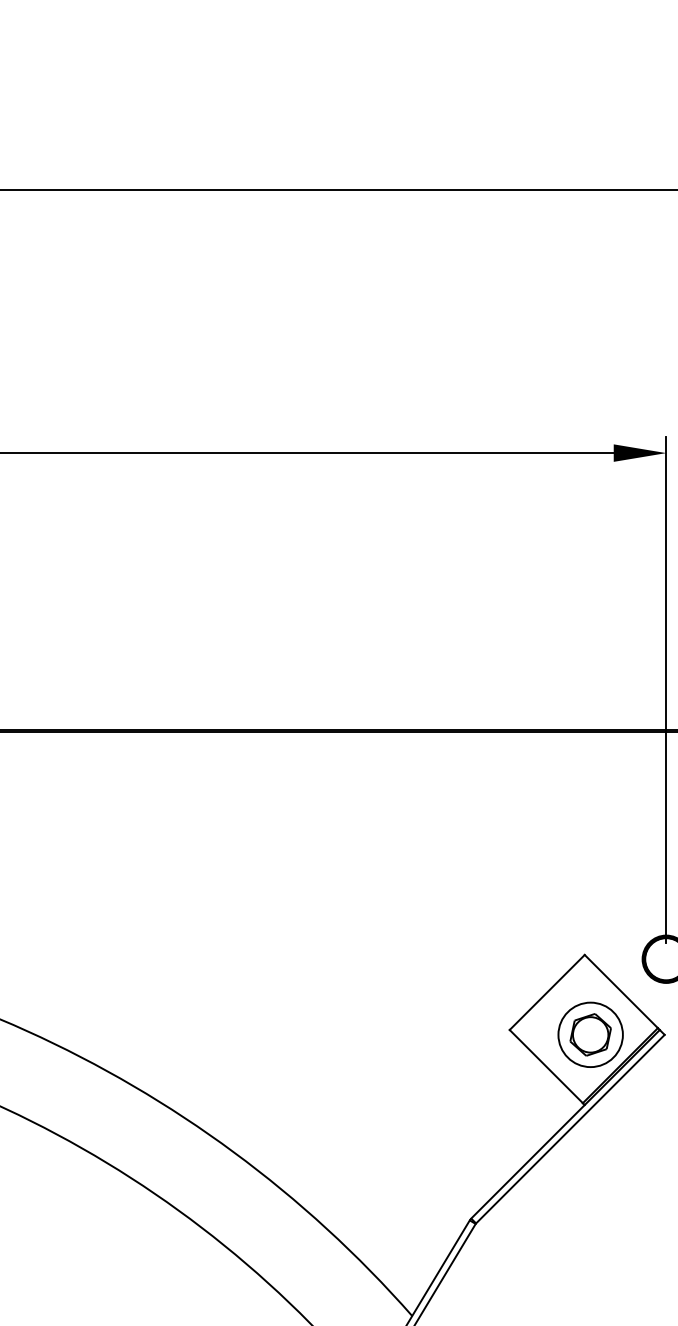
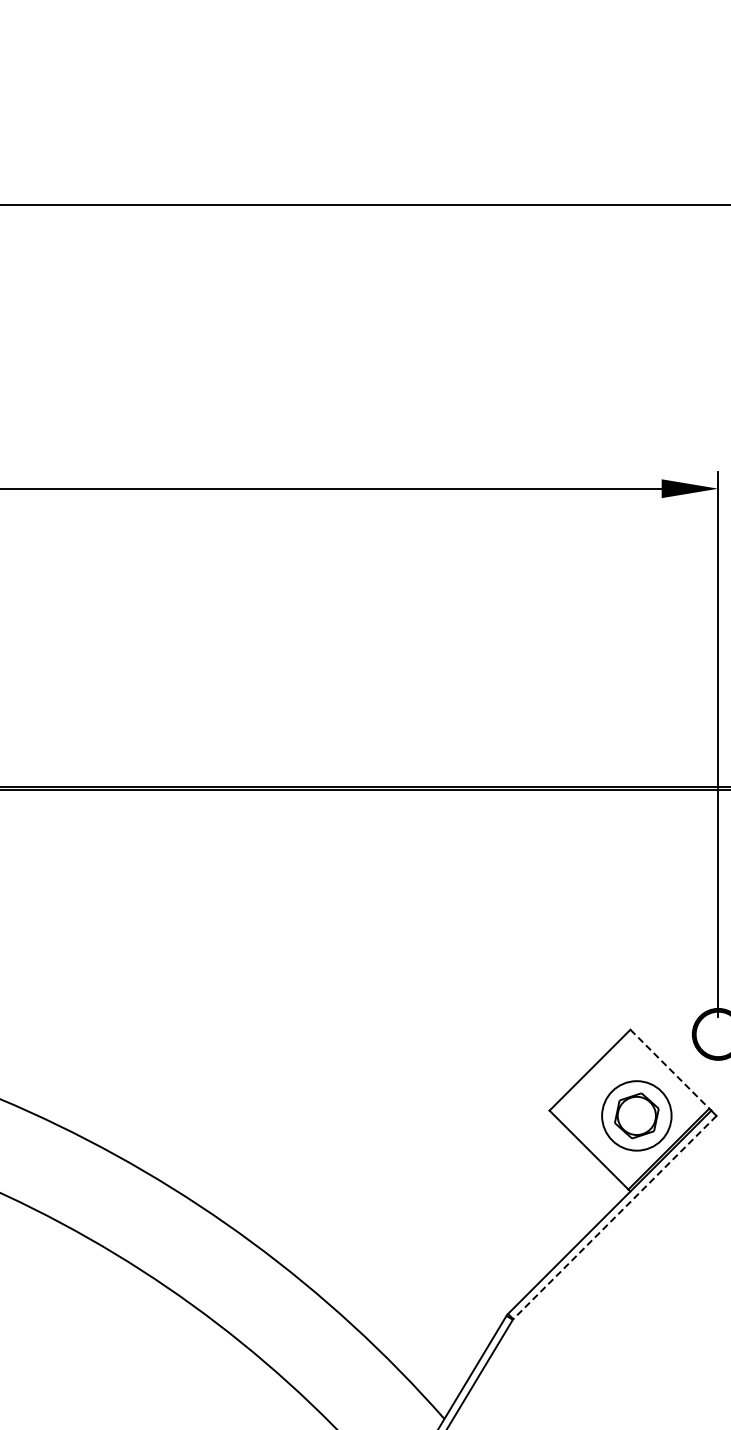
line: (620, 991) -> (669, 1069), solid -> dashed
line: (569, 1129) -> (614, 1217), solid -> dashed

